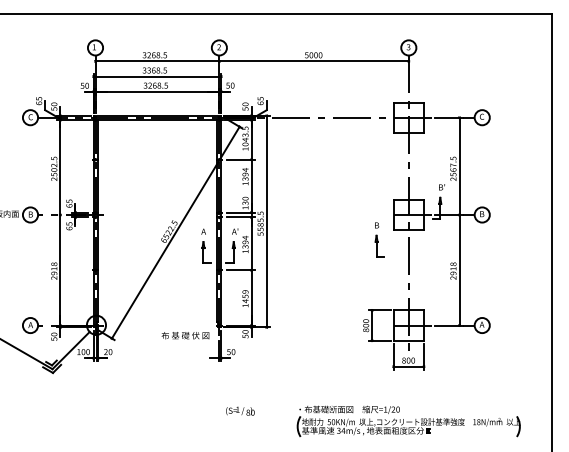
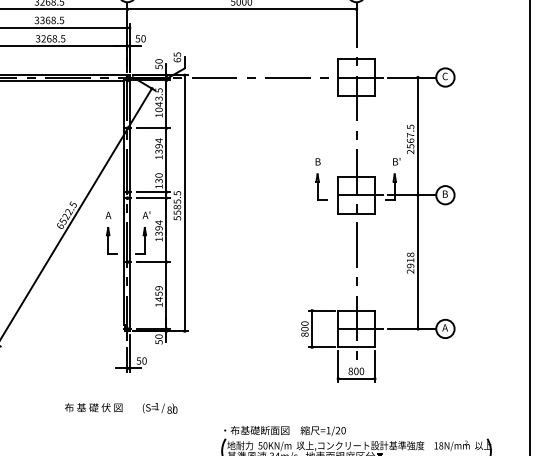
part: (379, 239) -> (321, 178), moved
text: (185, 335) -> (93, 407), moved
text: (240, 410) -> (160, 407), moved

